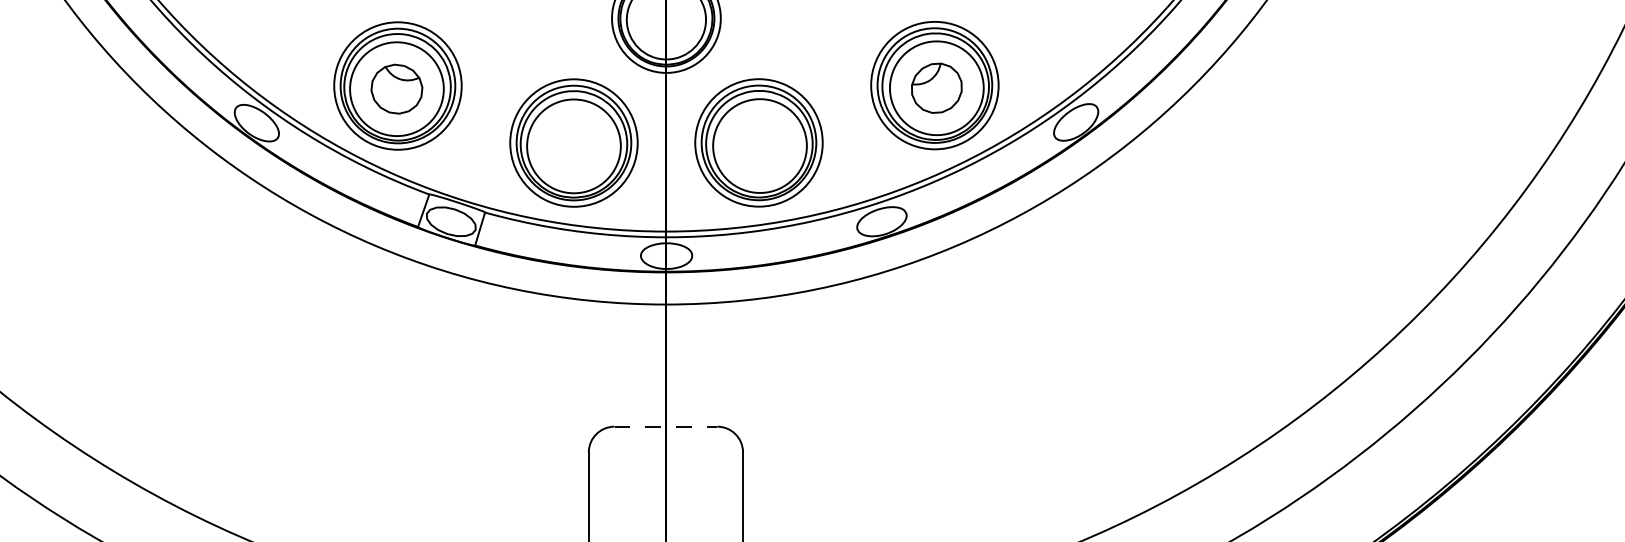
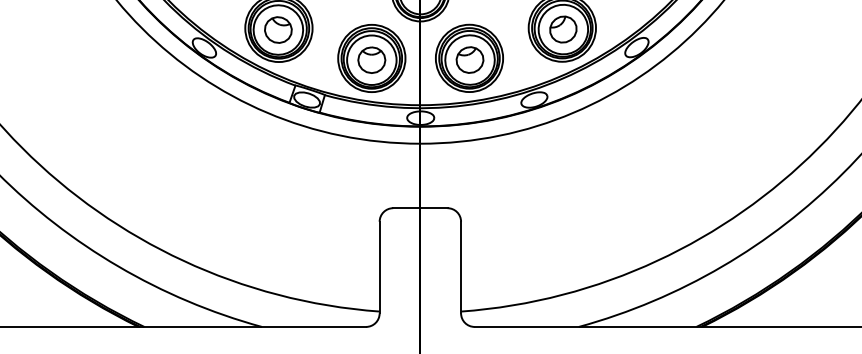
part: (573, 144) -> (371, 59), added
part: (758, 144) -> (469, 59), added
line: (666, 427) -> (420, 208), dashed -> solid

